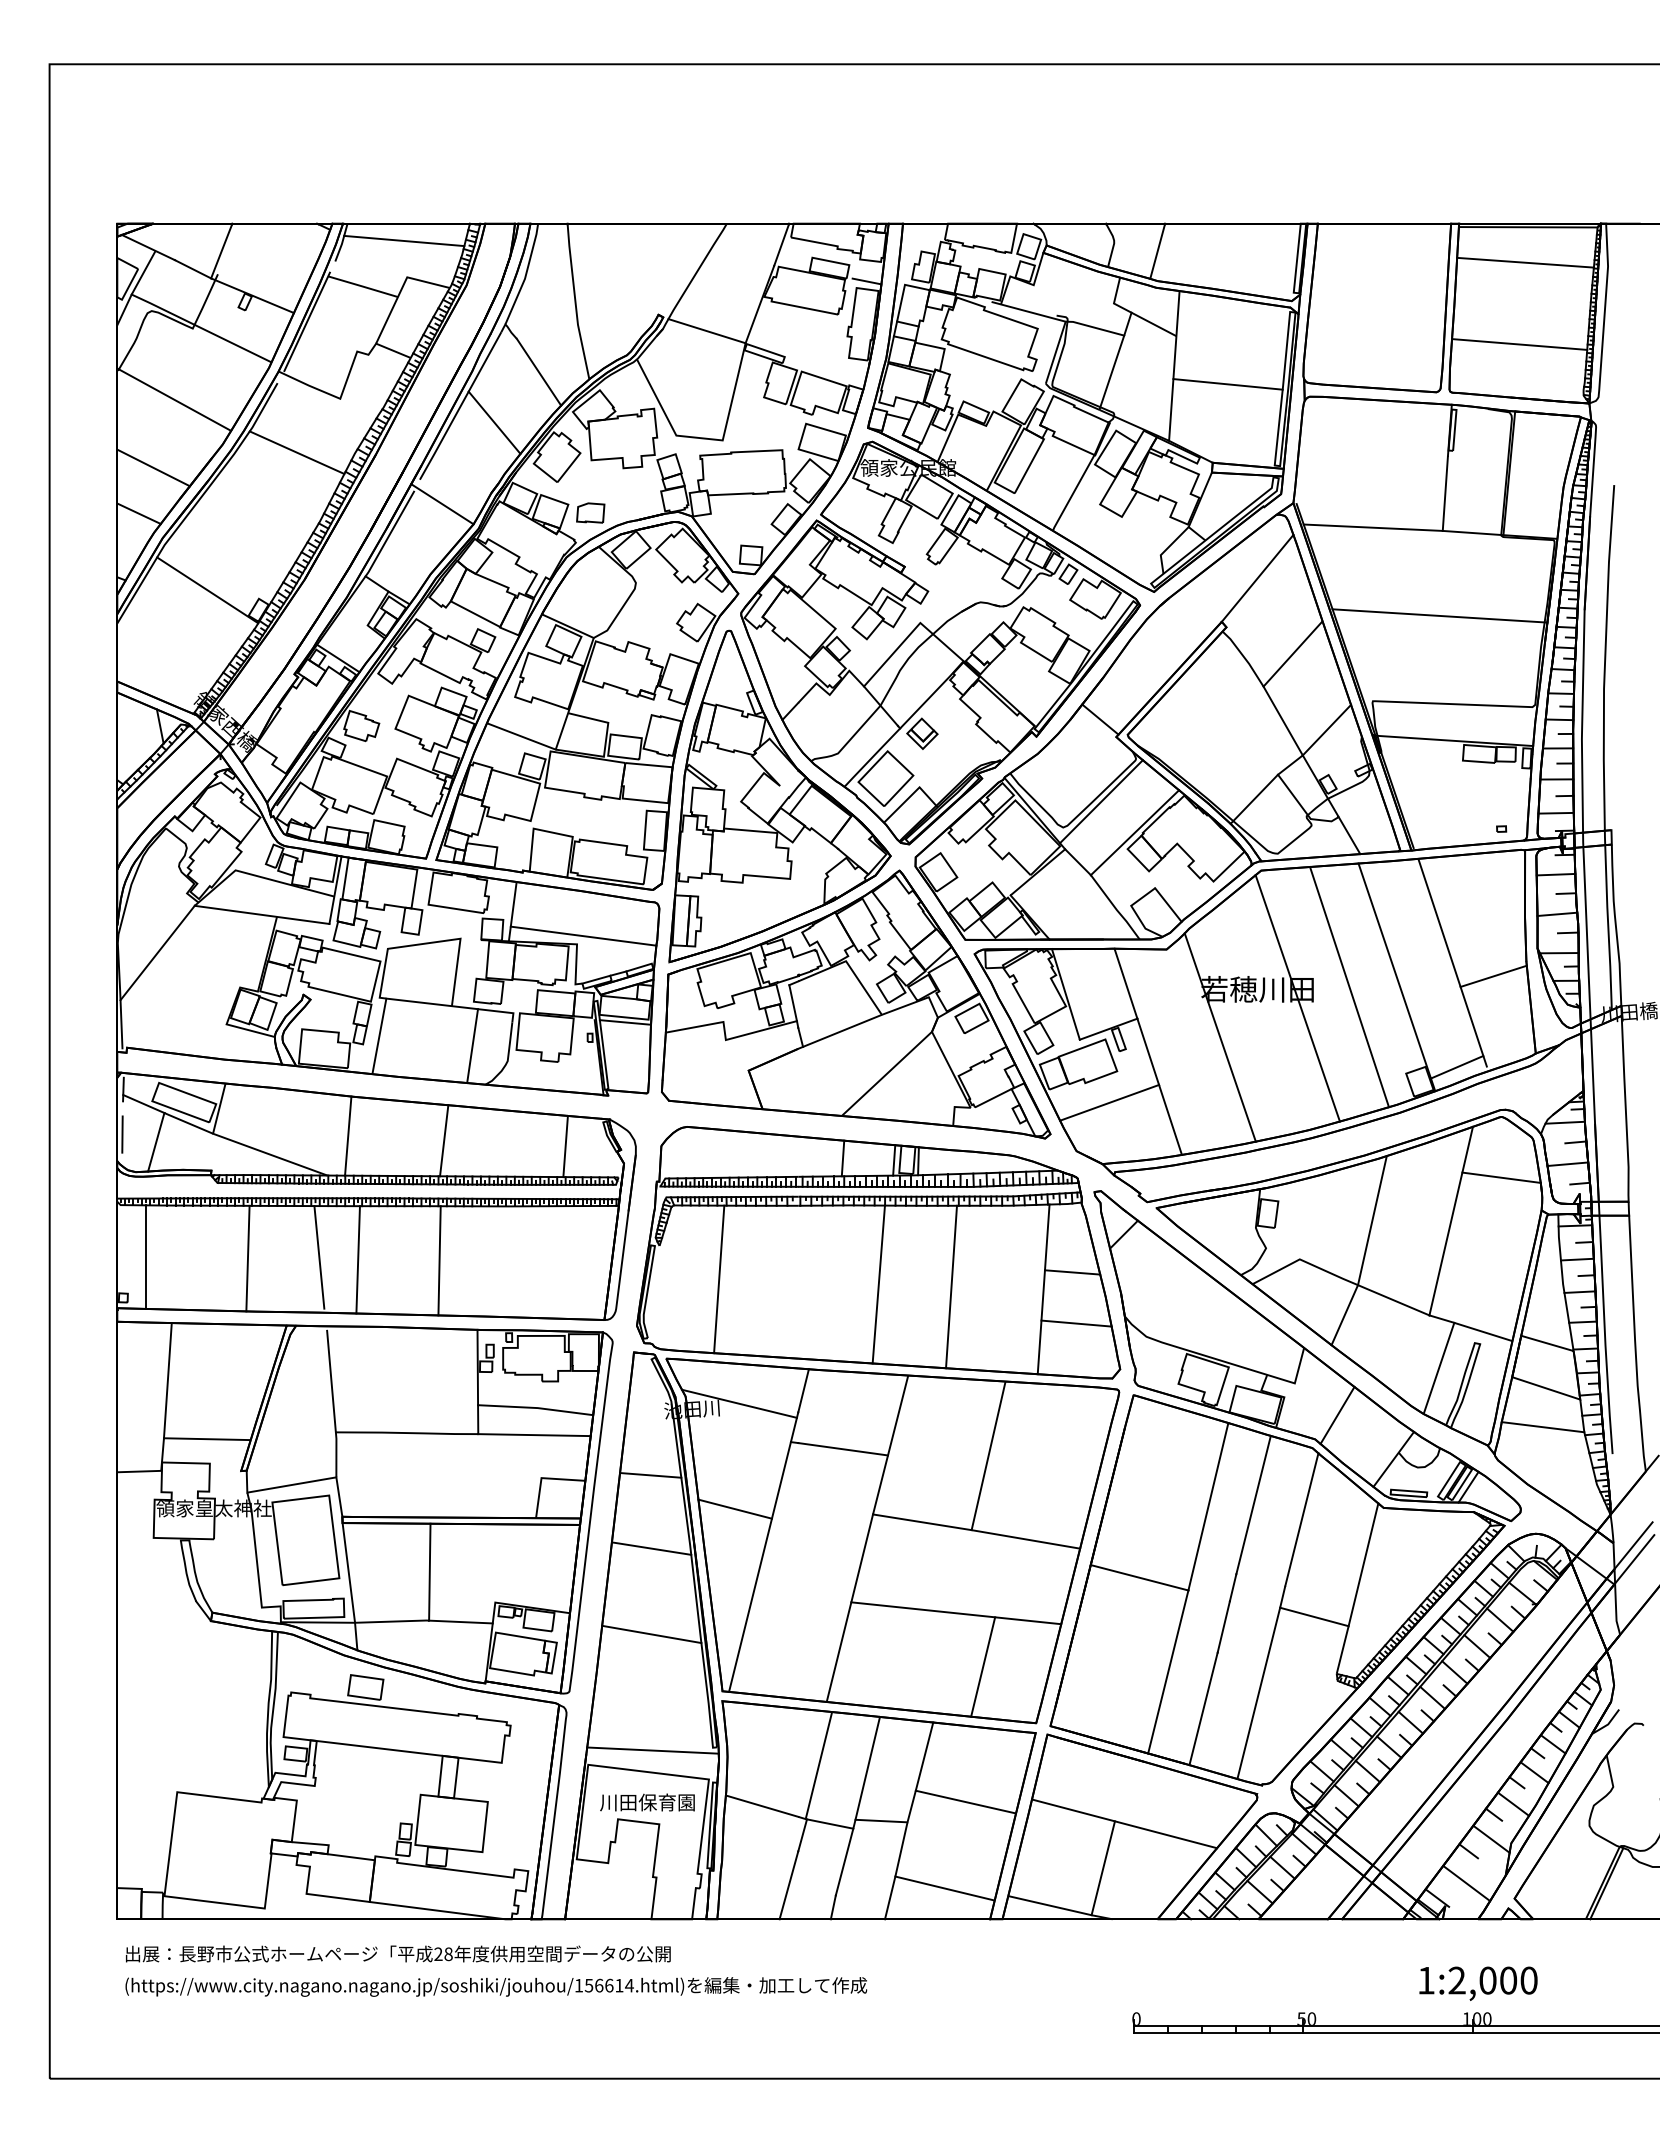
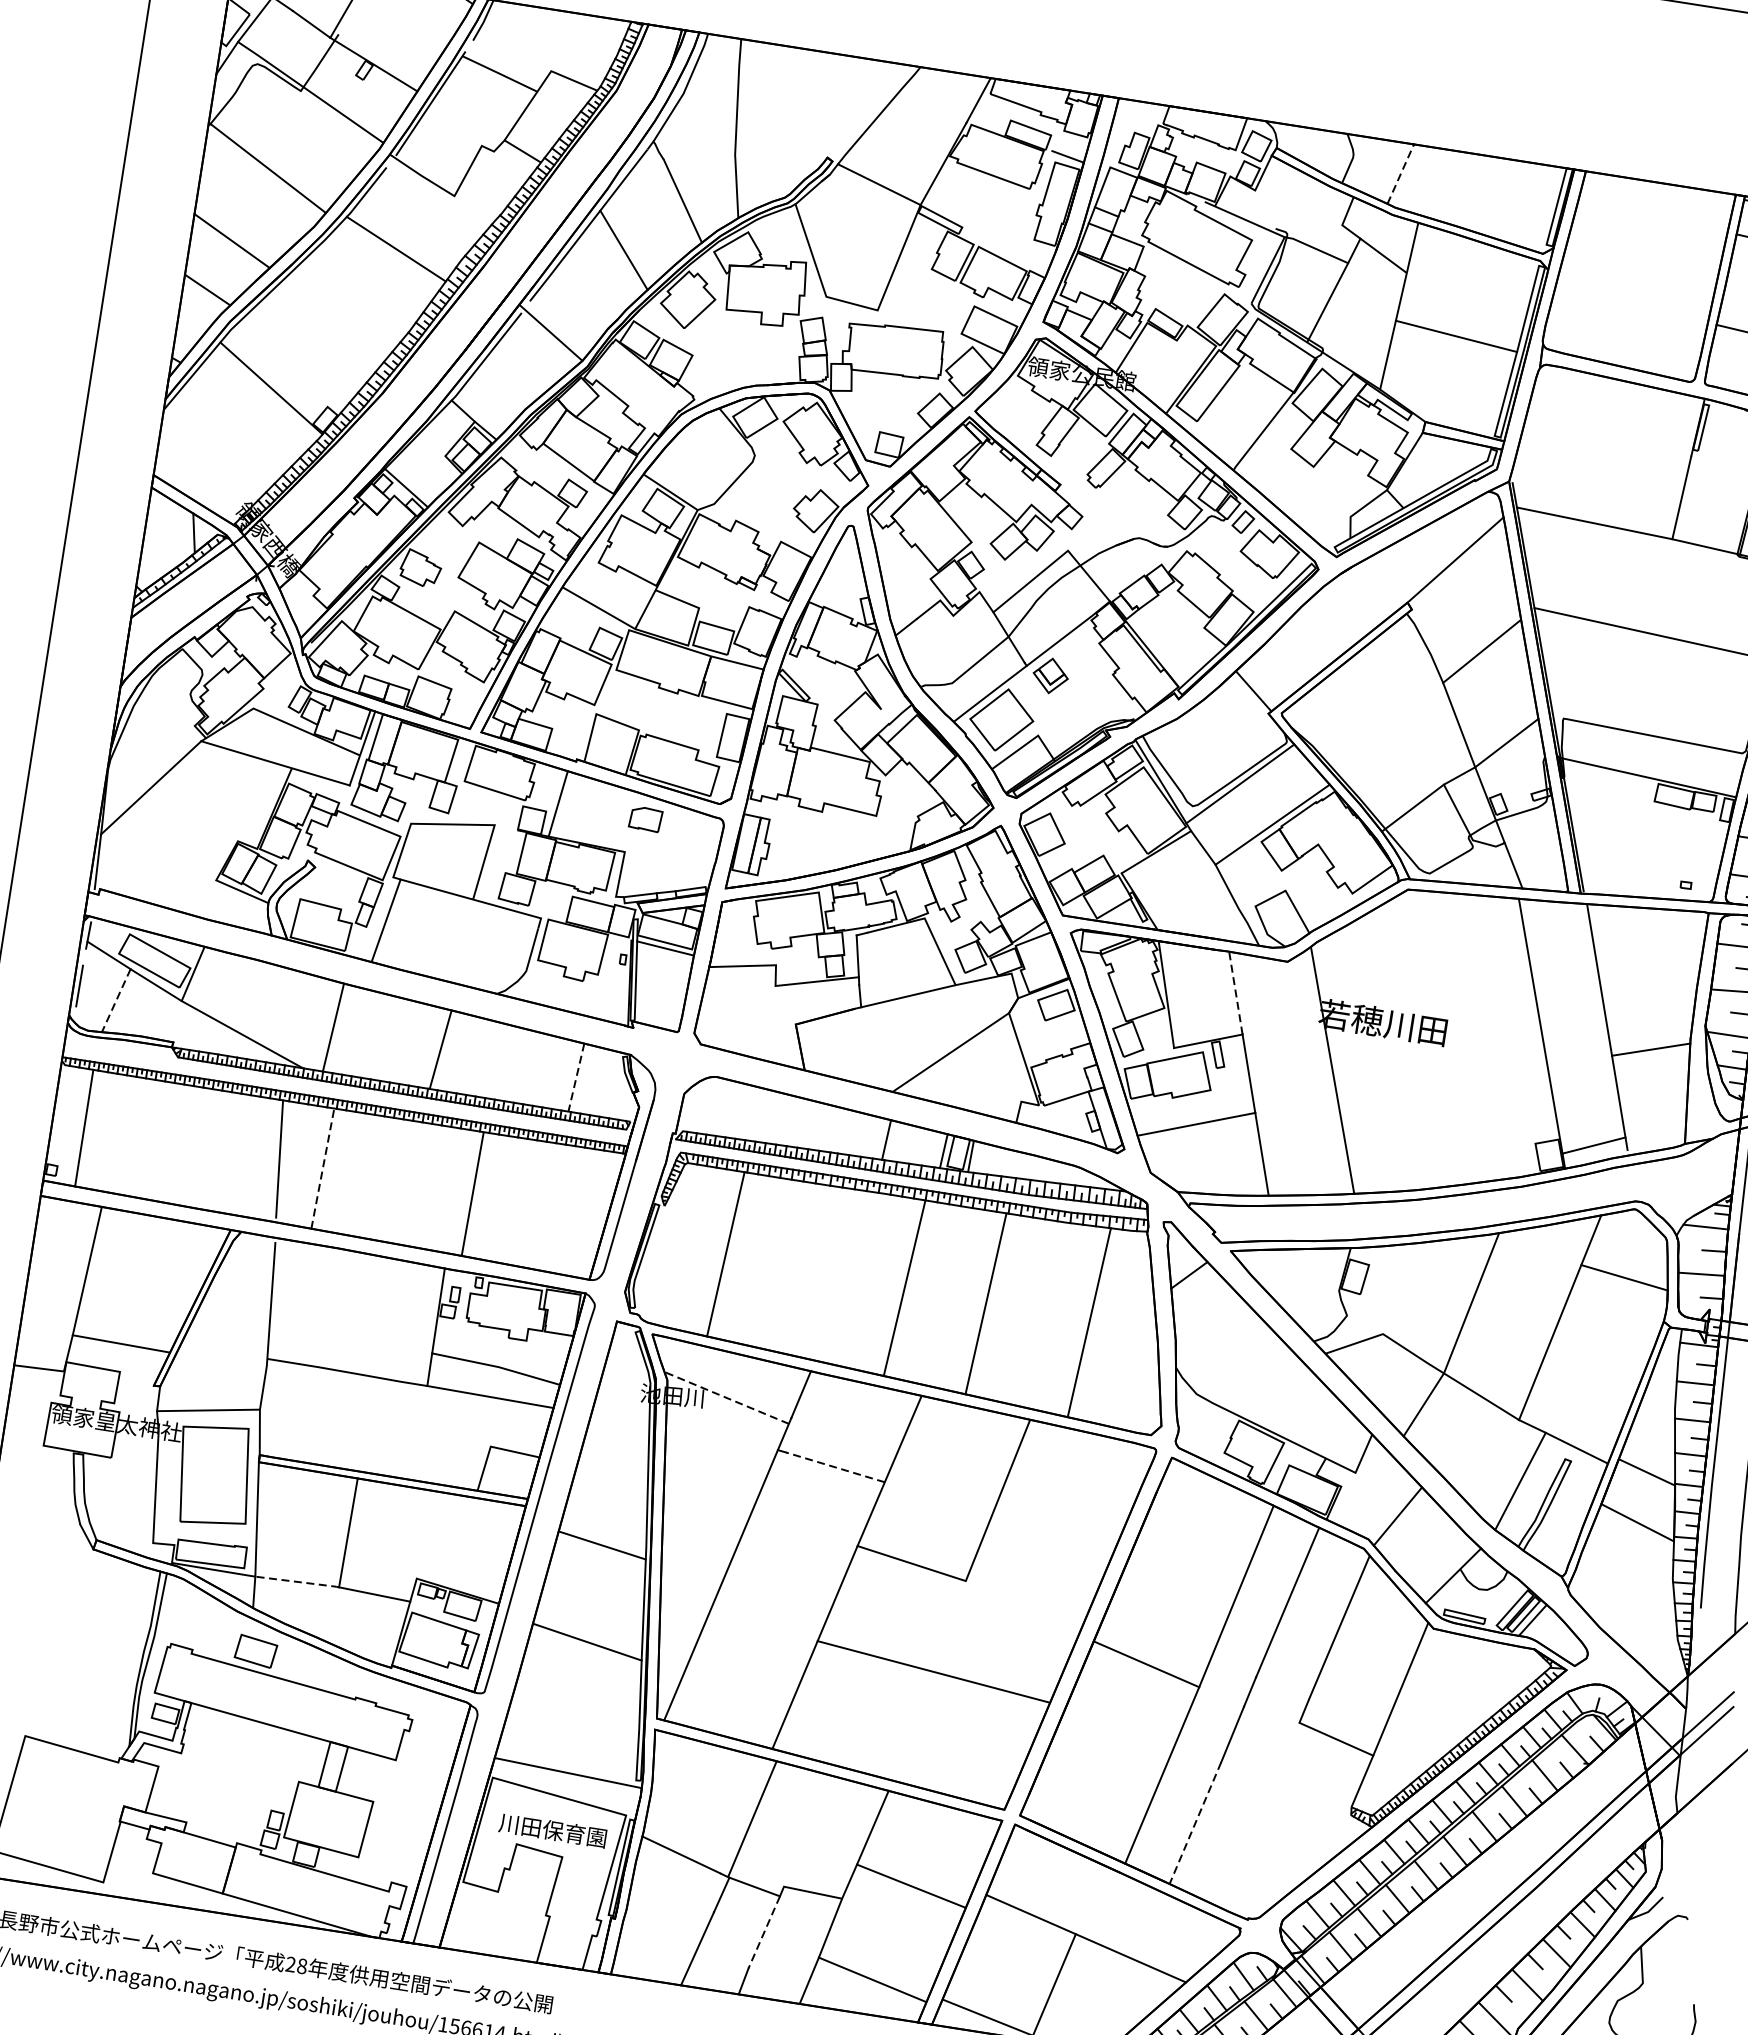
line: (404, 240) -> (554, 29), removed
line: (1157, 251) -> (1400, 174), solid -> dashed
part: (590, 512) -> (645, 818), moved
line: (583, 935) -> (633, 843), removed
line: (1125, 983) -> (1235, 992), solid -> dashed
line: (1349, 987) -> (1486, 1036), removed
line: (1297, 998) -> (1426, 1040), removed
line: (472, 1046) -> (489, 948), removed
line: (156, 1142) -> (116, 1000), solid -> dashed
line: (565, 1146) -> (576, 1077), solid -> dashed
line: (247, 1258) -> (198, 1147), removed
line: (358, 1259) -> (323, 1168), solid -> dashed
line: (439, 1260) -> (472, 1194), moved
line: (1072, 1272) -> (1124, 1308), removed
line: (1076, 1323) -> (1120, 1366), removed
line: (738, 1403) -> (725, 1397), solid -> dashed
line: (1542, 1427) -> (1626, 1566), removed
line: (842, 1449) -> (834, 1467), solid -> dashed
line: (650, 1475) -> (613, 1462), removed
line: (734, 1508) -> (702, 1514), removed
line: (1025, 1539) -> (1024, 1601), removed
line: (392, 1621) -> (297, 1581), solid -> dashed
line: (983, 1666) -> (955, 1736), removed
line: (1258, 1693) -> (1259, 1815), removed
line: (1203, 1708) -> (1195, 1822), solid -> dashed
line: (867, 1767) -> (806, 1829), removed
line: (844, 1862) -> (764, 1932), solid -> dashed

